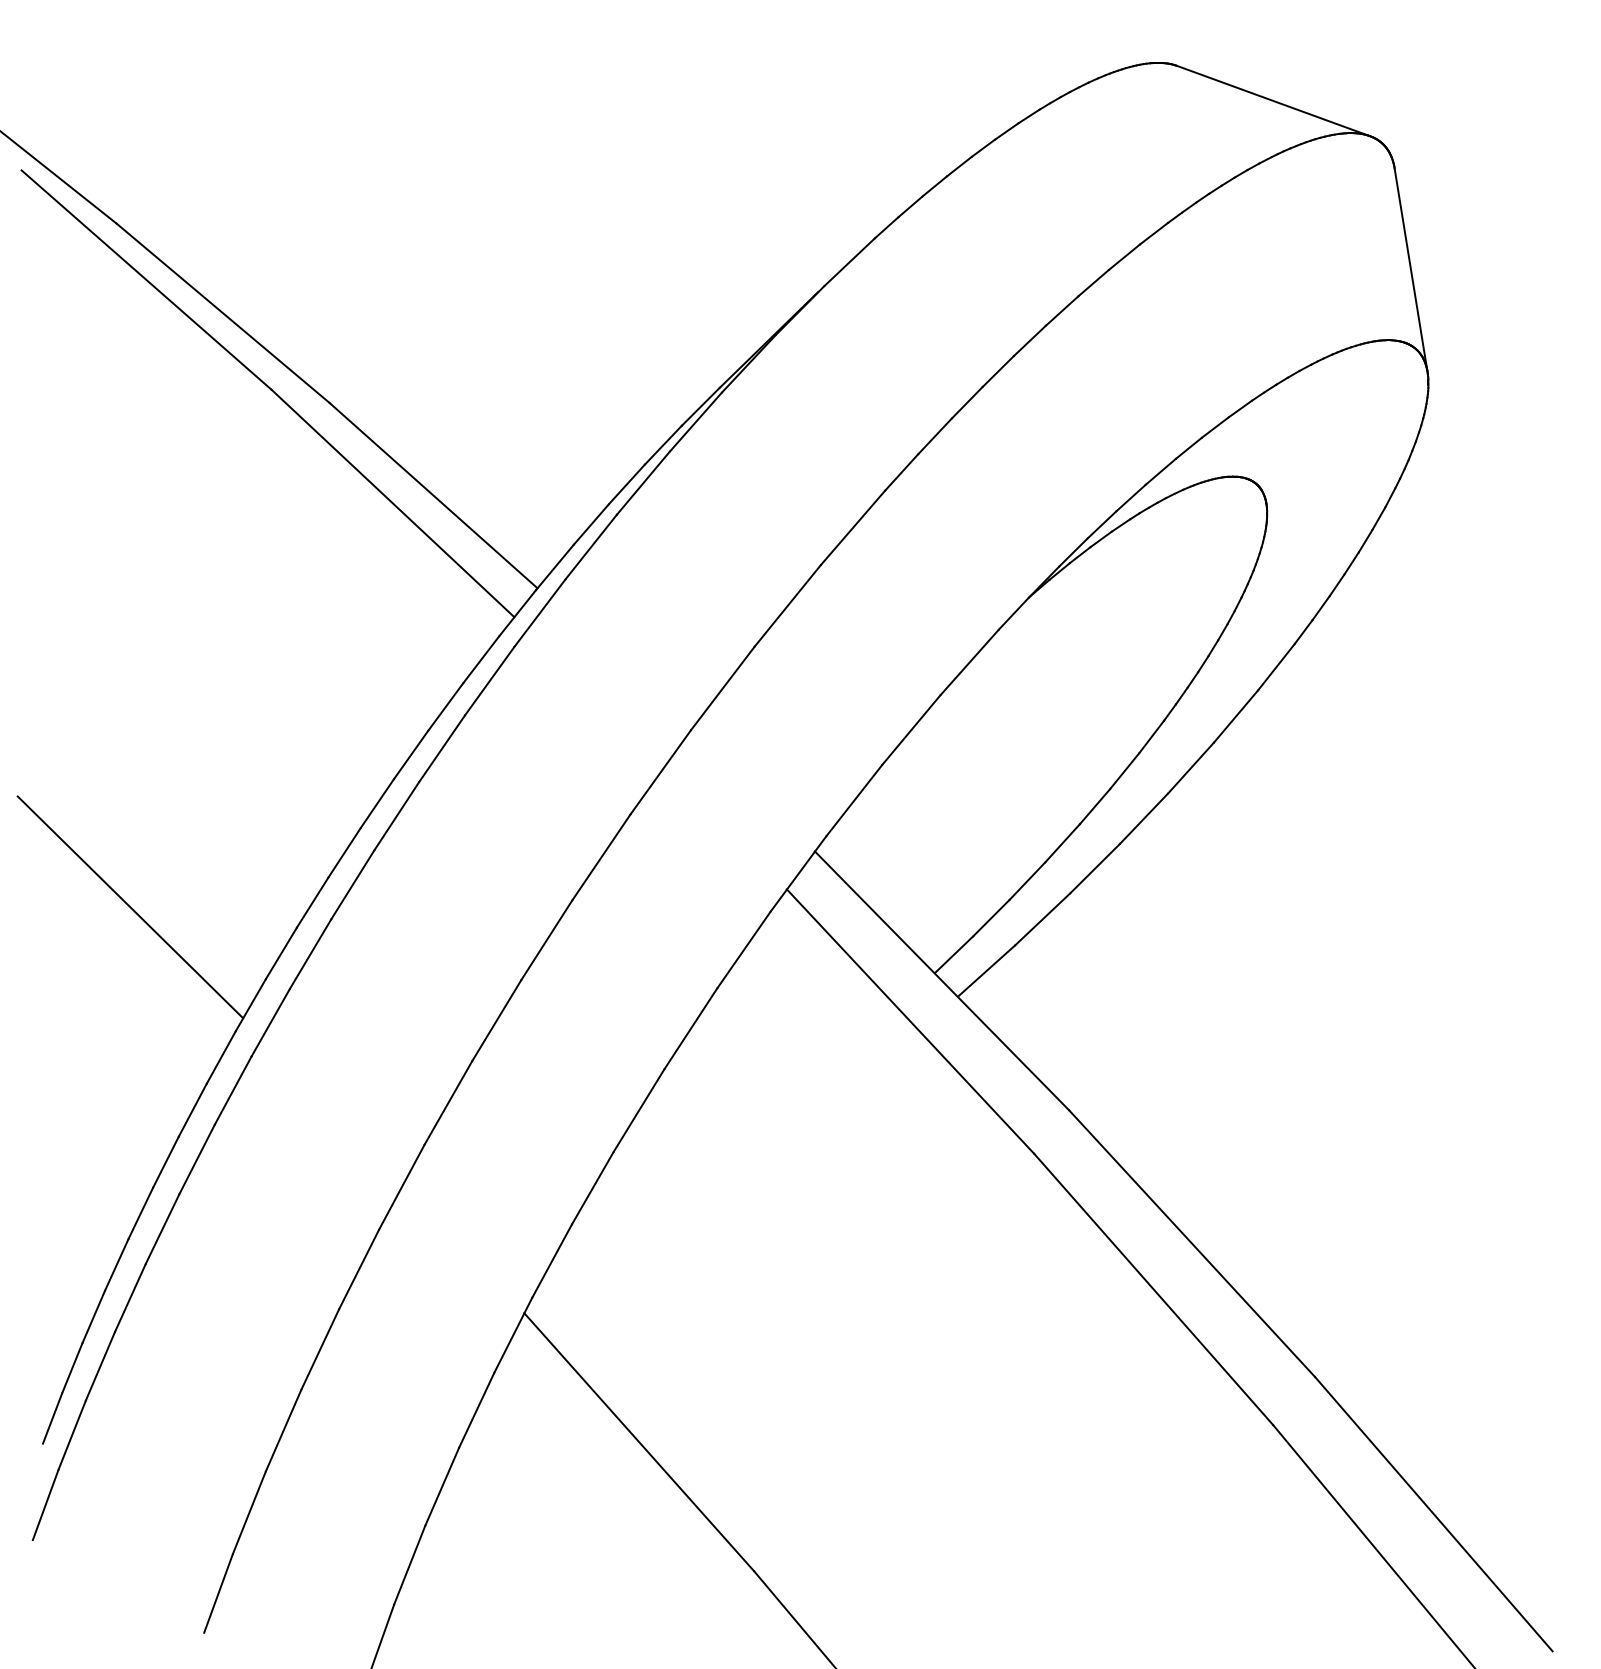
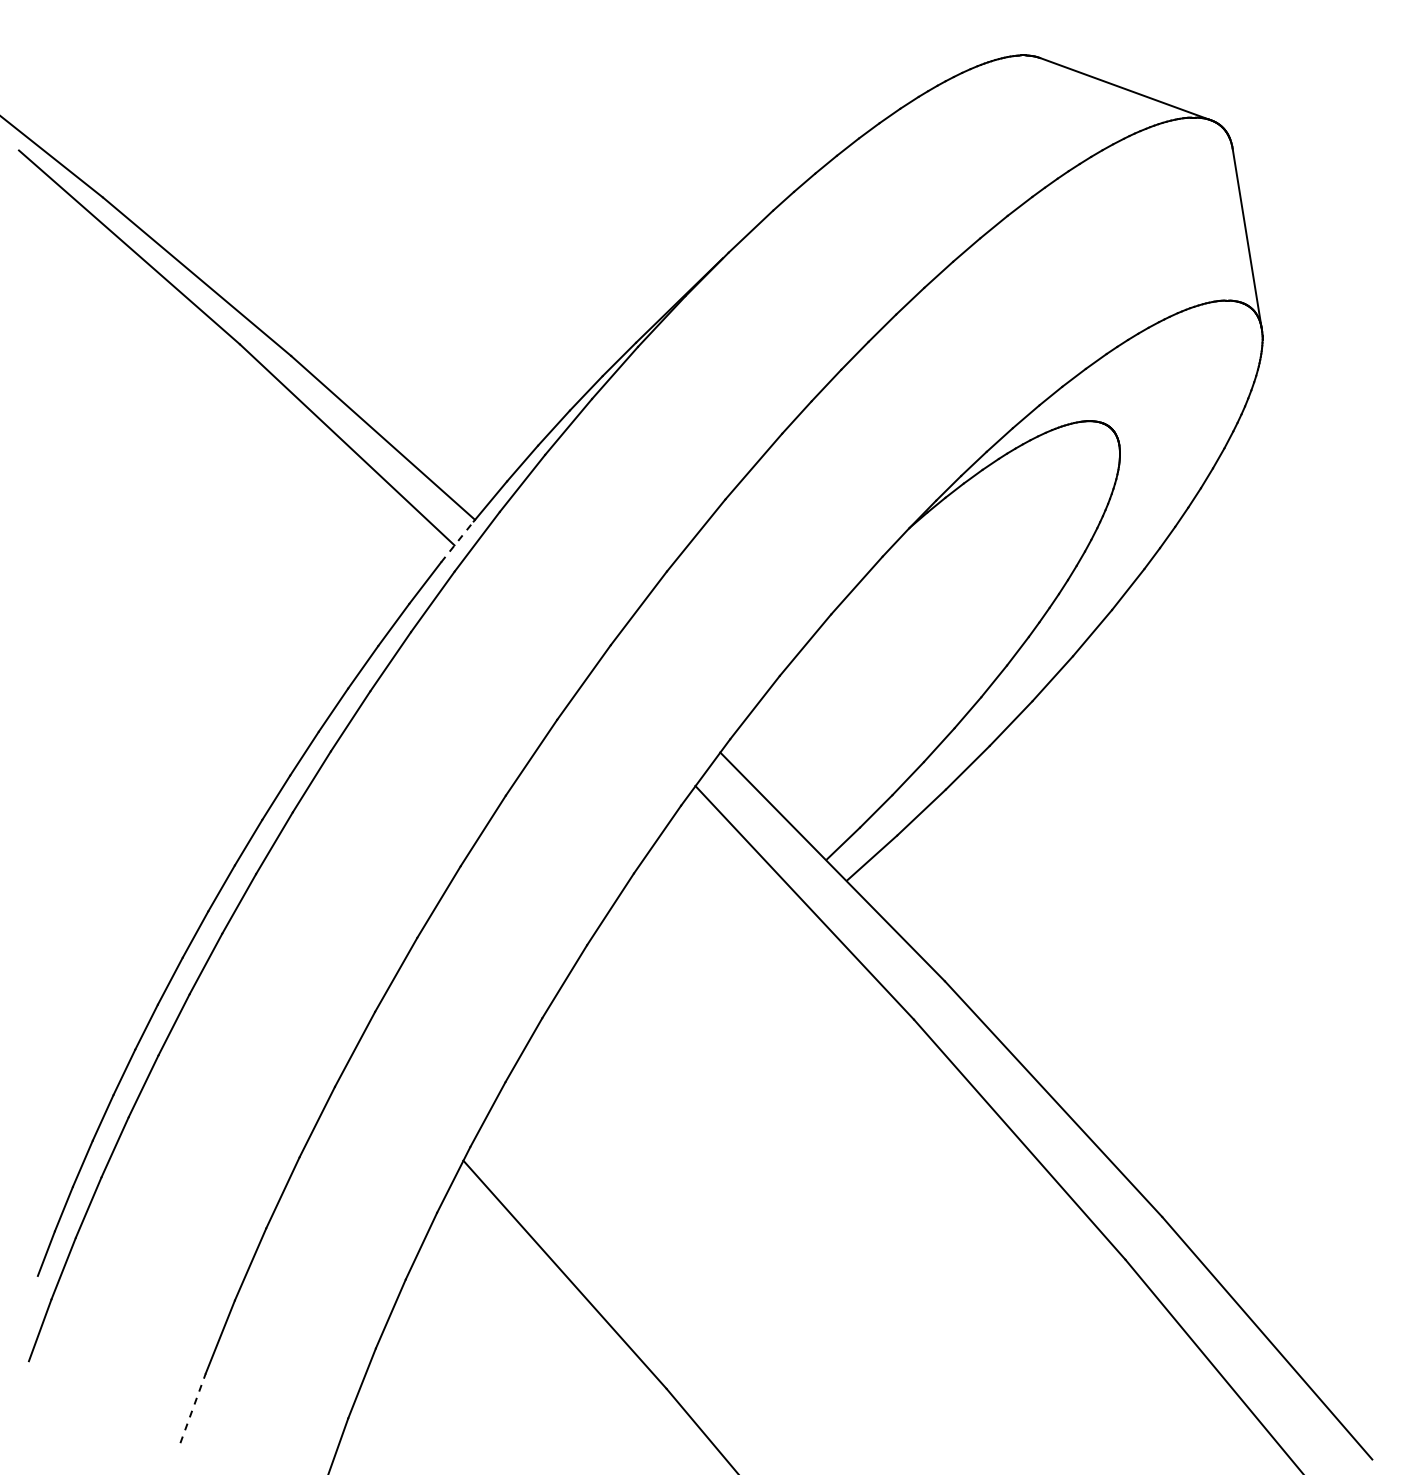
line: (517, 612) -> (457, 541), solid -> dashed
line: (129, 906) -> (114, 801), removed
line: (219, 1592) -> (193, 1407), solid -> dashed

